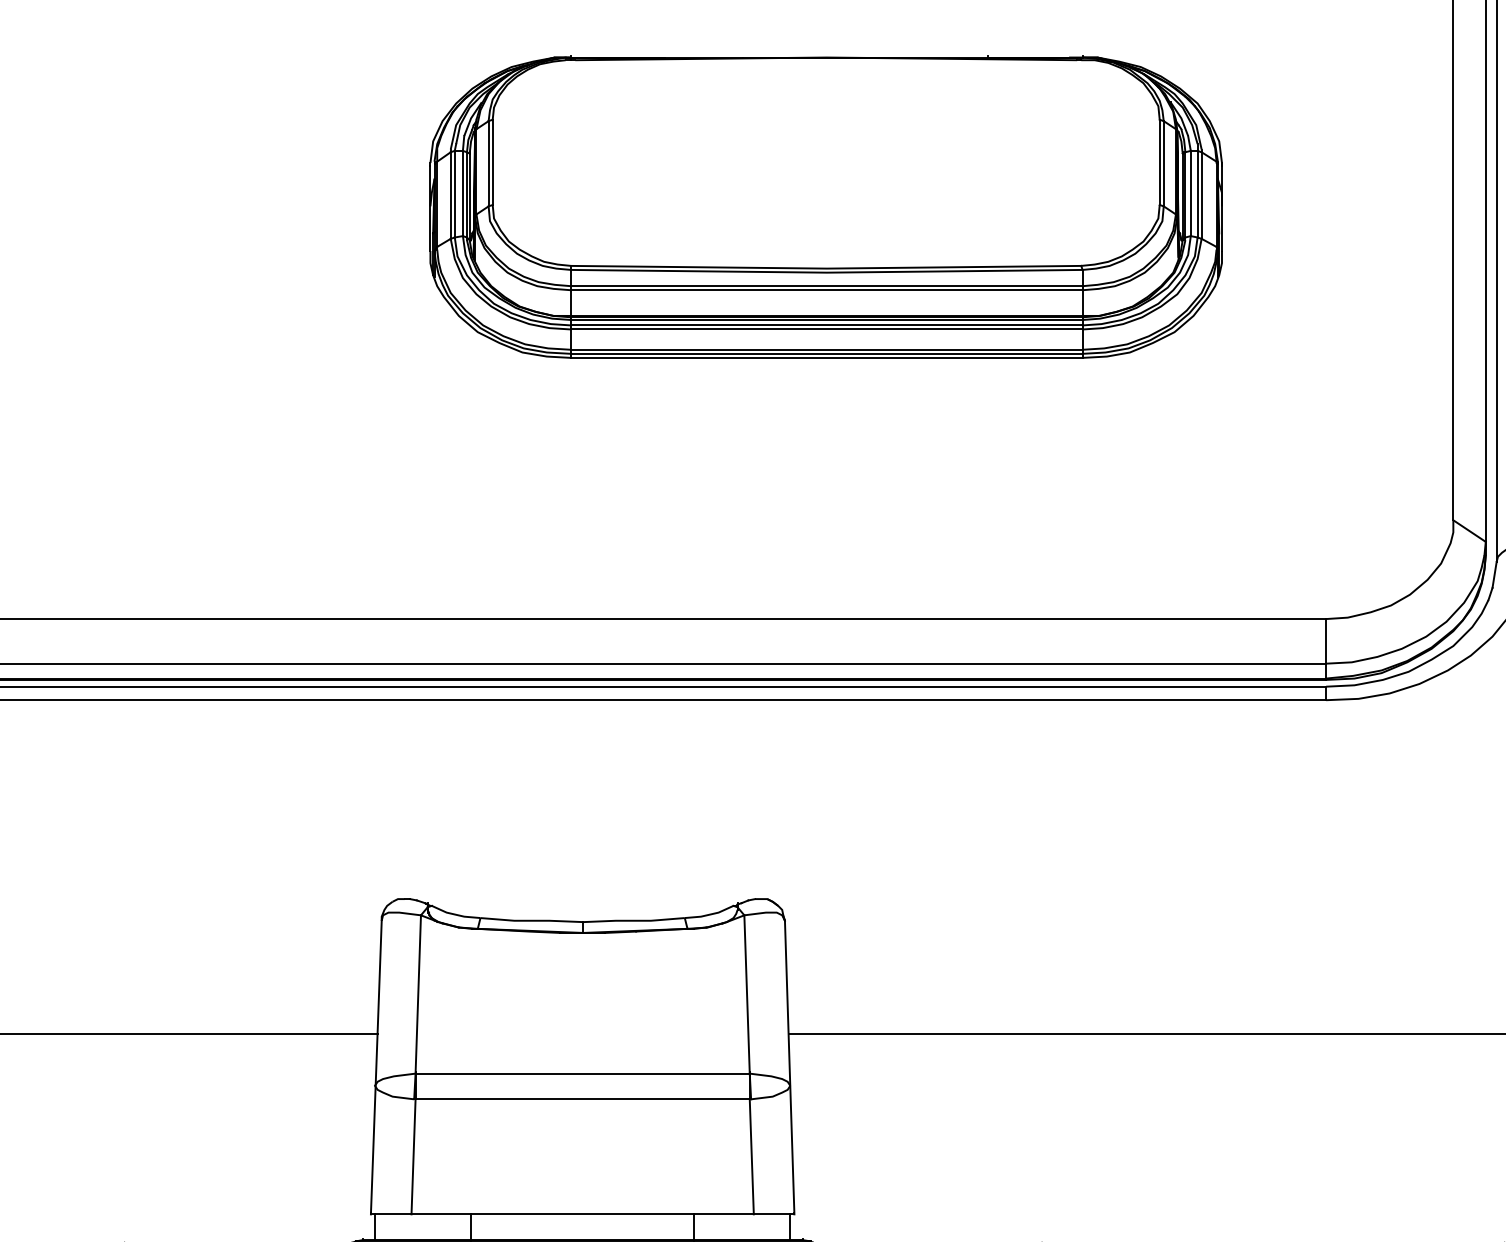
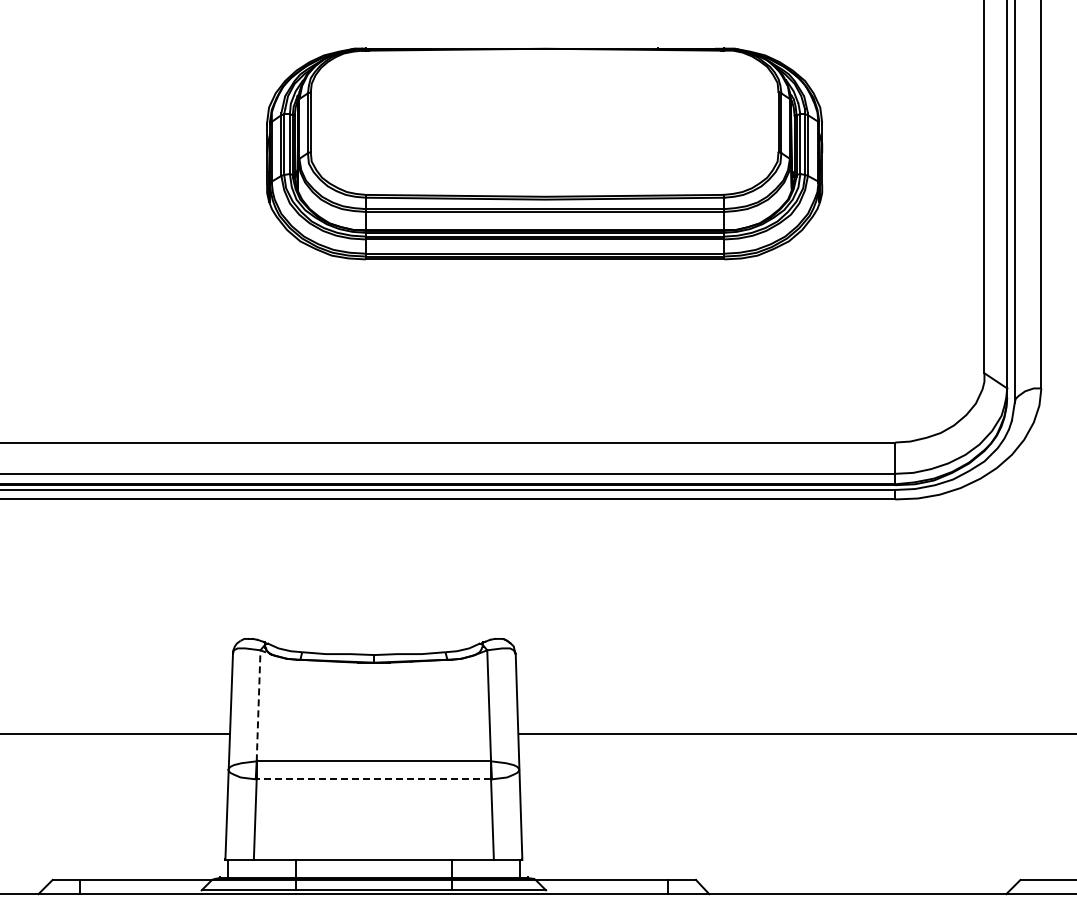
line: (418, 982) -> (258, 697), solid -> dashed
line: (582, 1099) -> (373, 779), solid -> dashed

